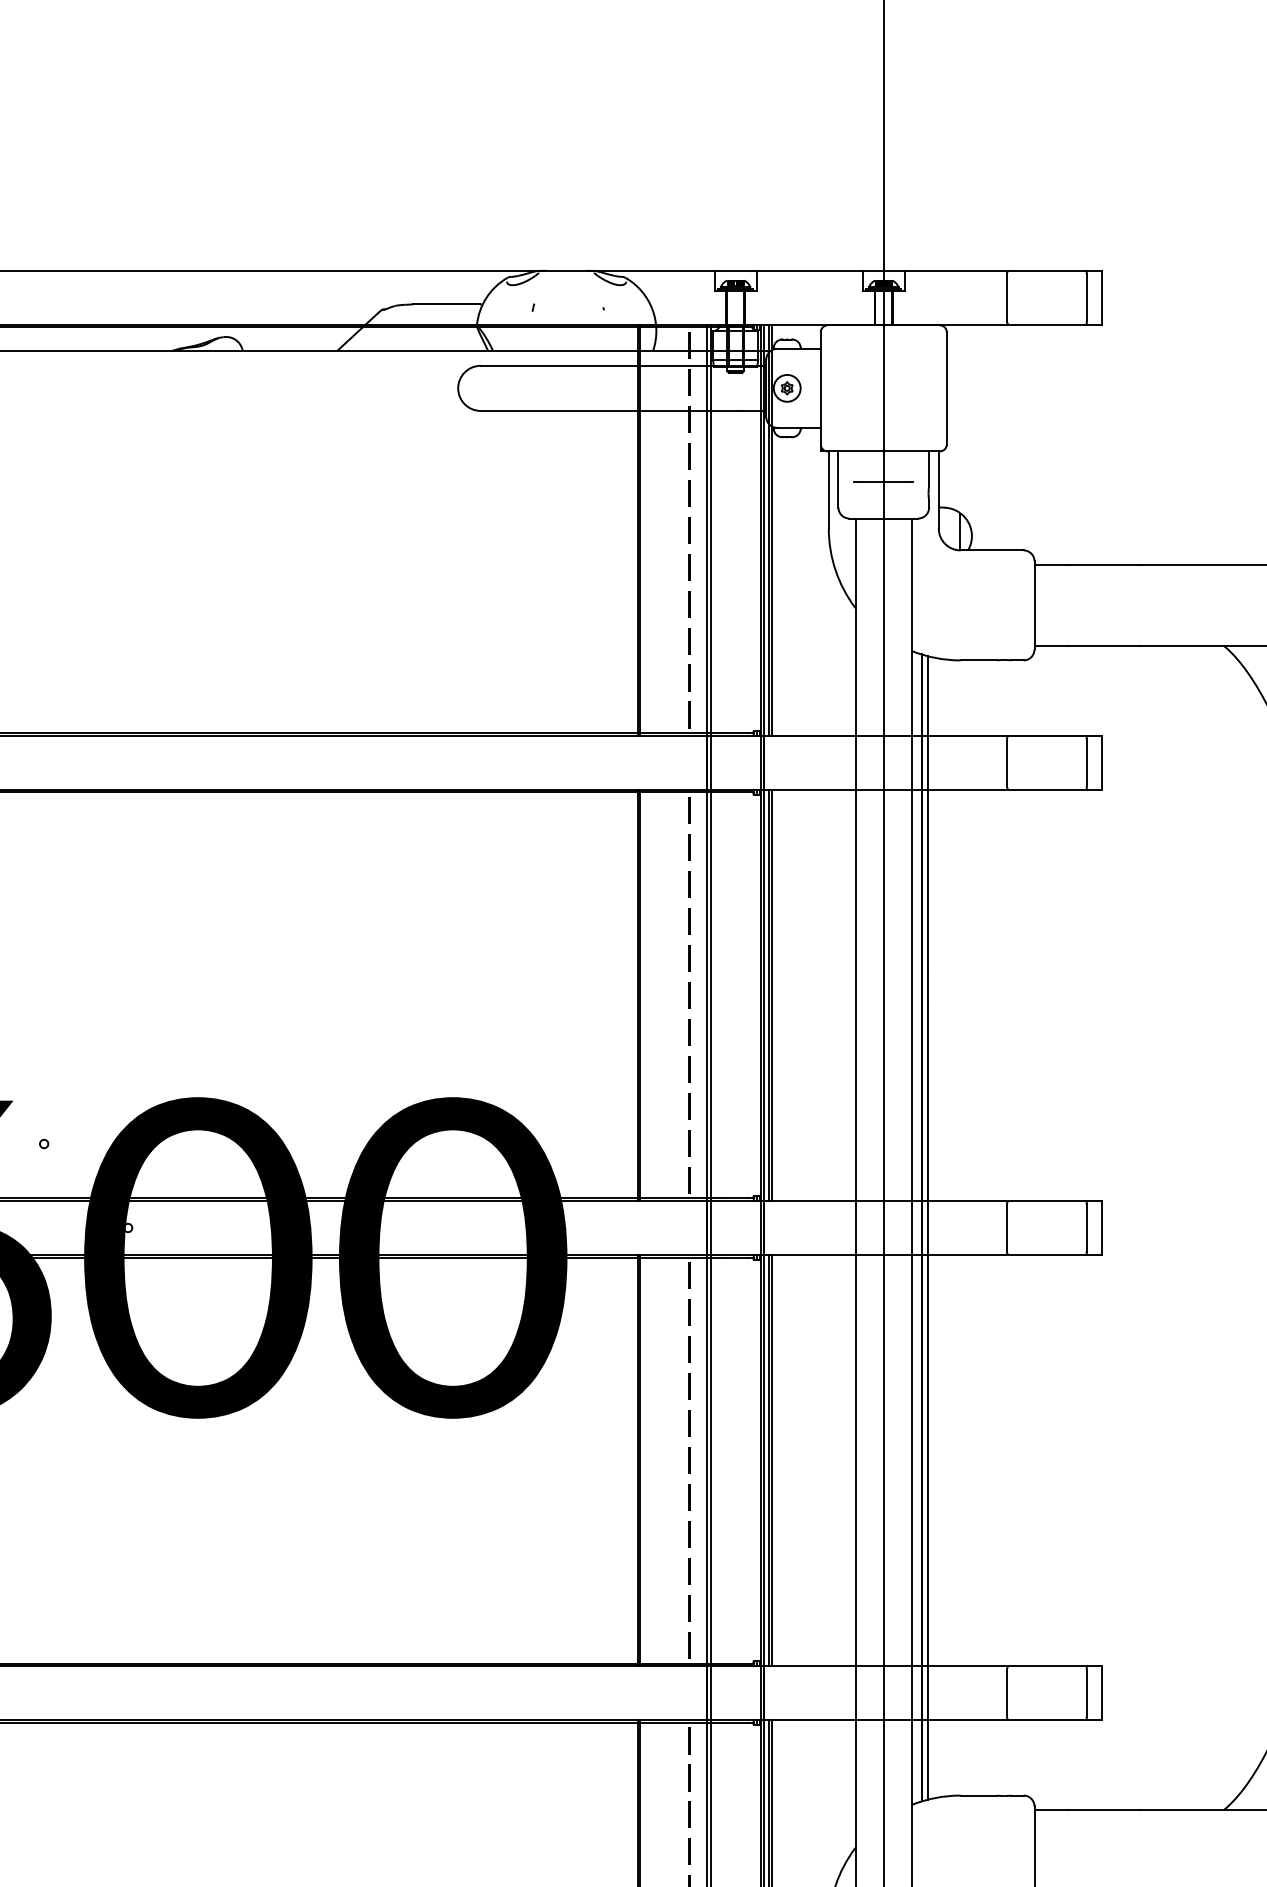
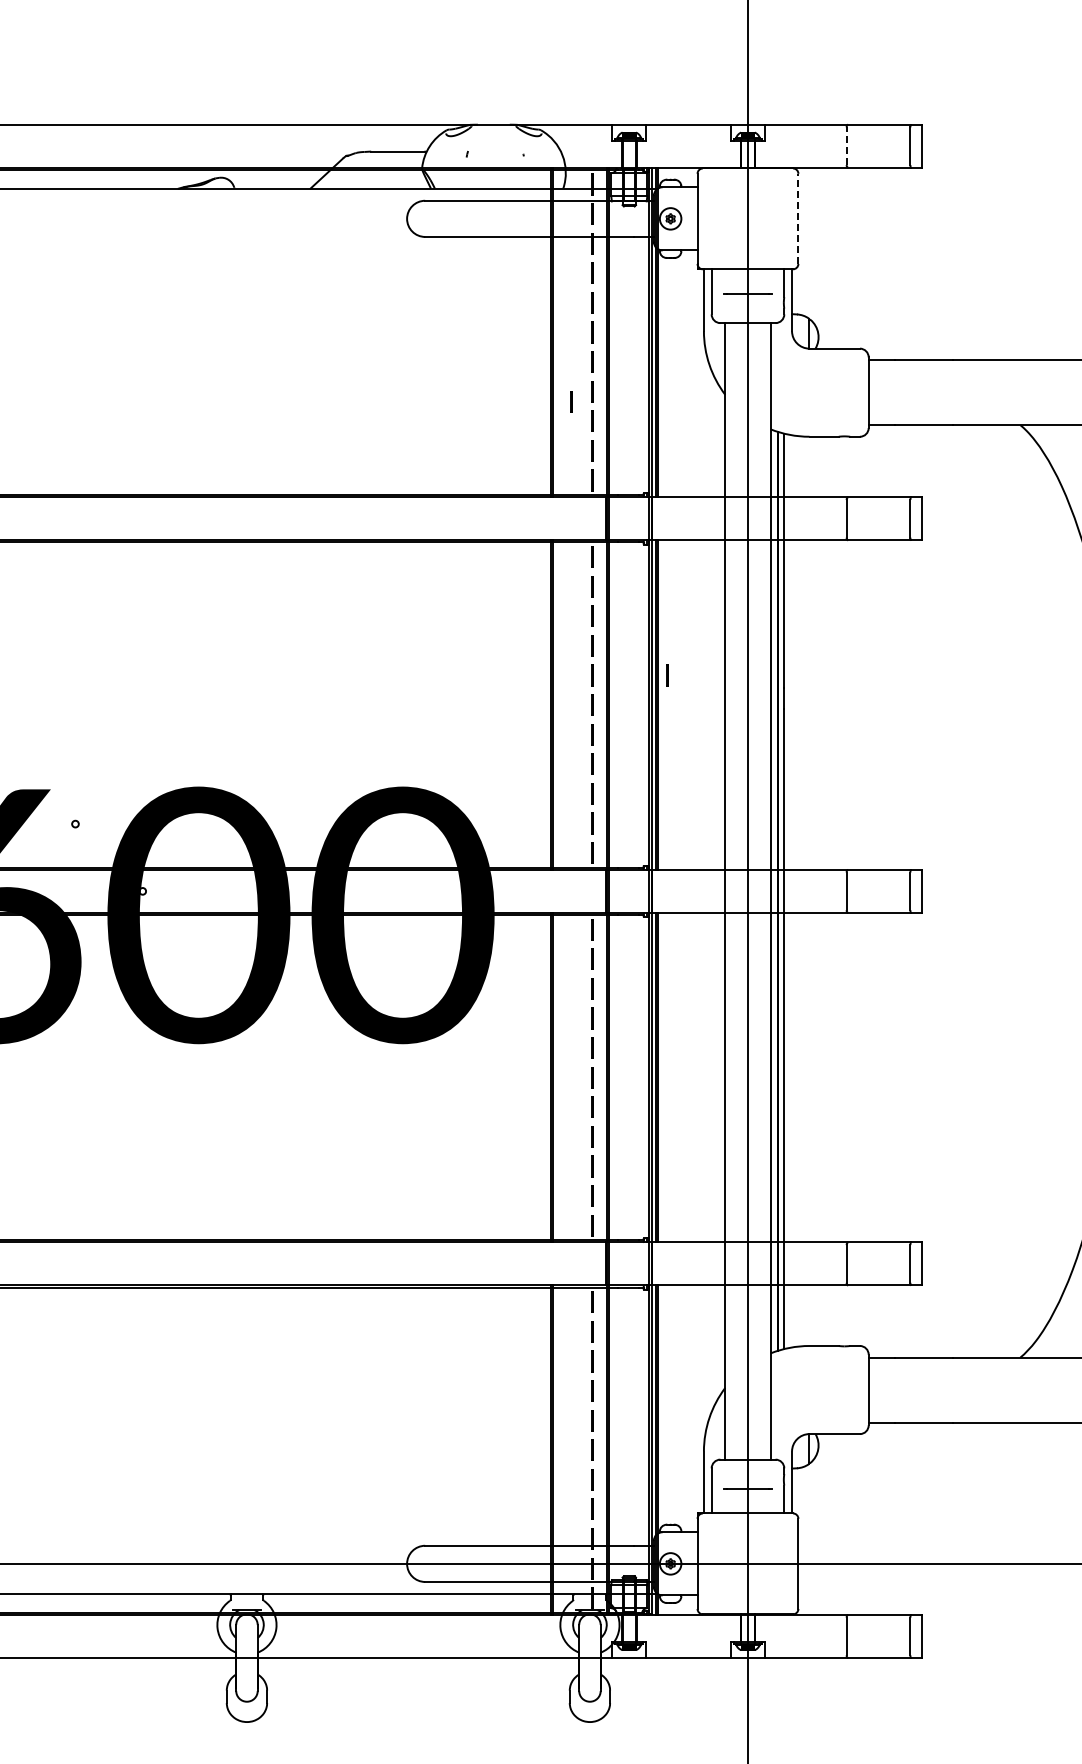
line: (1006, 298) -> (846, 146), solid -> dashed
line: (946, 387) -> (798, 218), solid -> dashed
line: (663, 616) -> (571, 401), added
line: (783, 958) -> (667, 675), added

